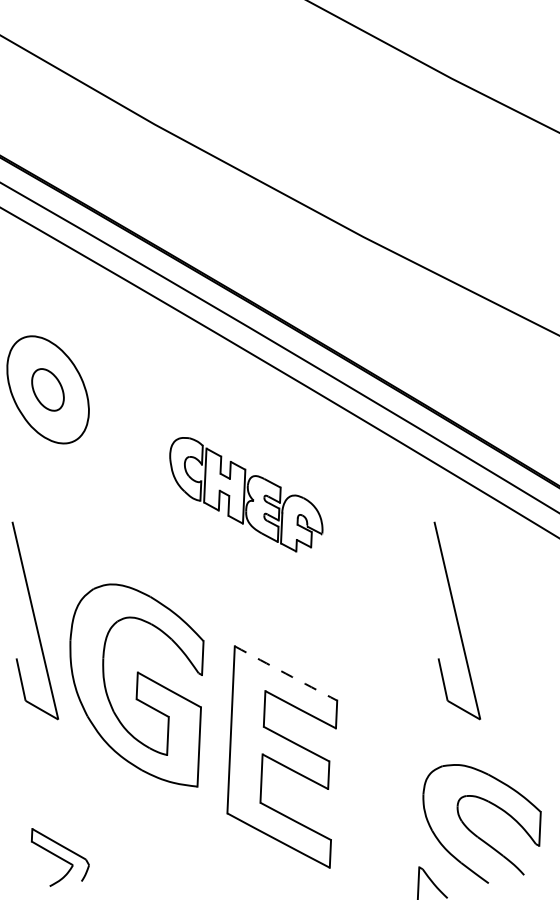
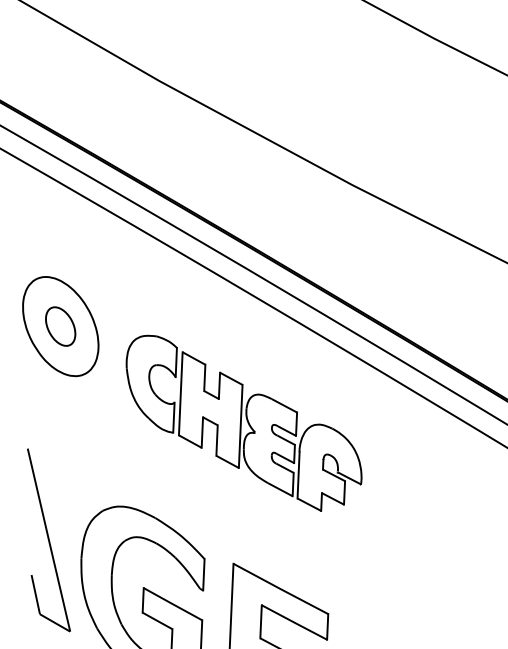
part: (246, 494) -> (244, 423), size x1.67
part: (457, 620) -> (439, 539), removed
arc: (285, 673) -> (280, 588), dashed -> solid

